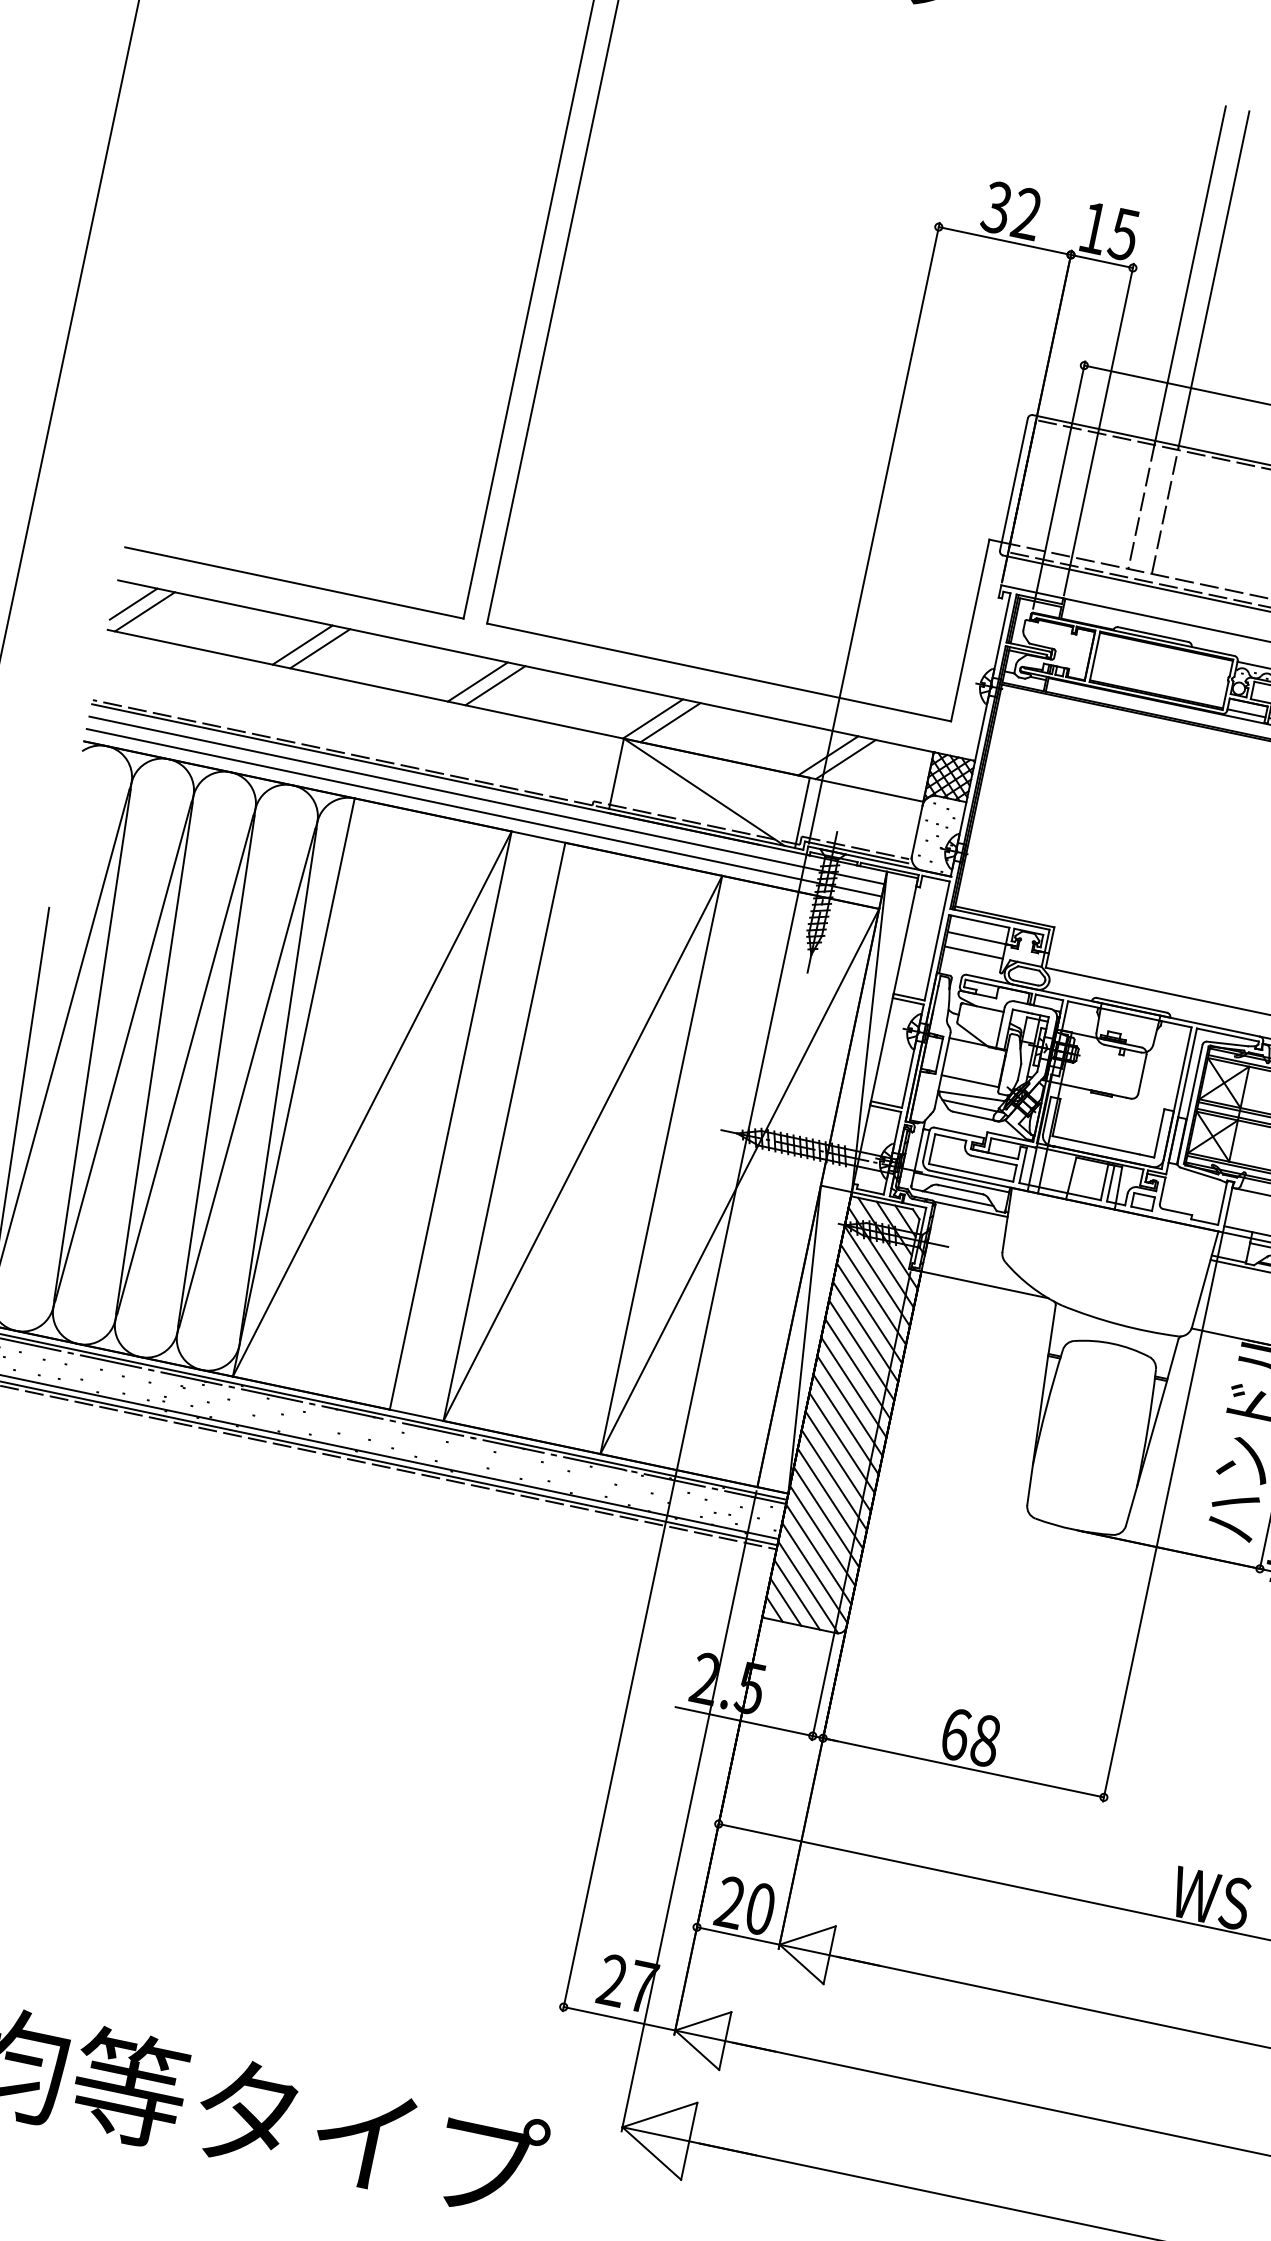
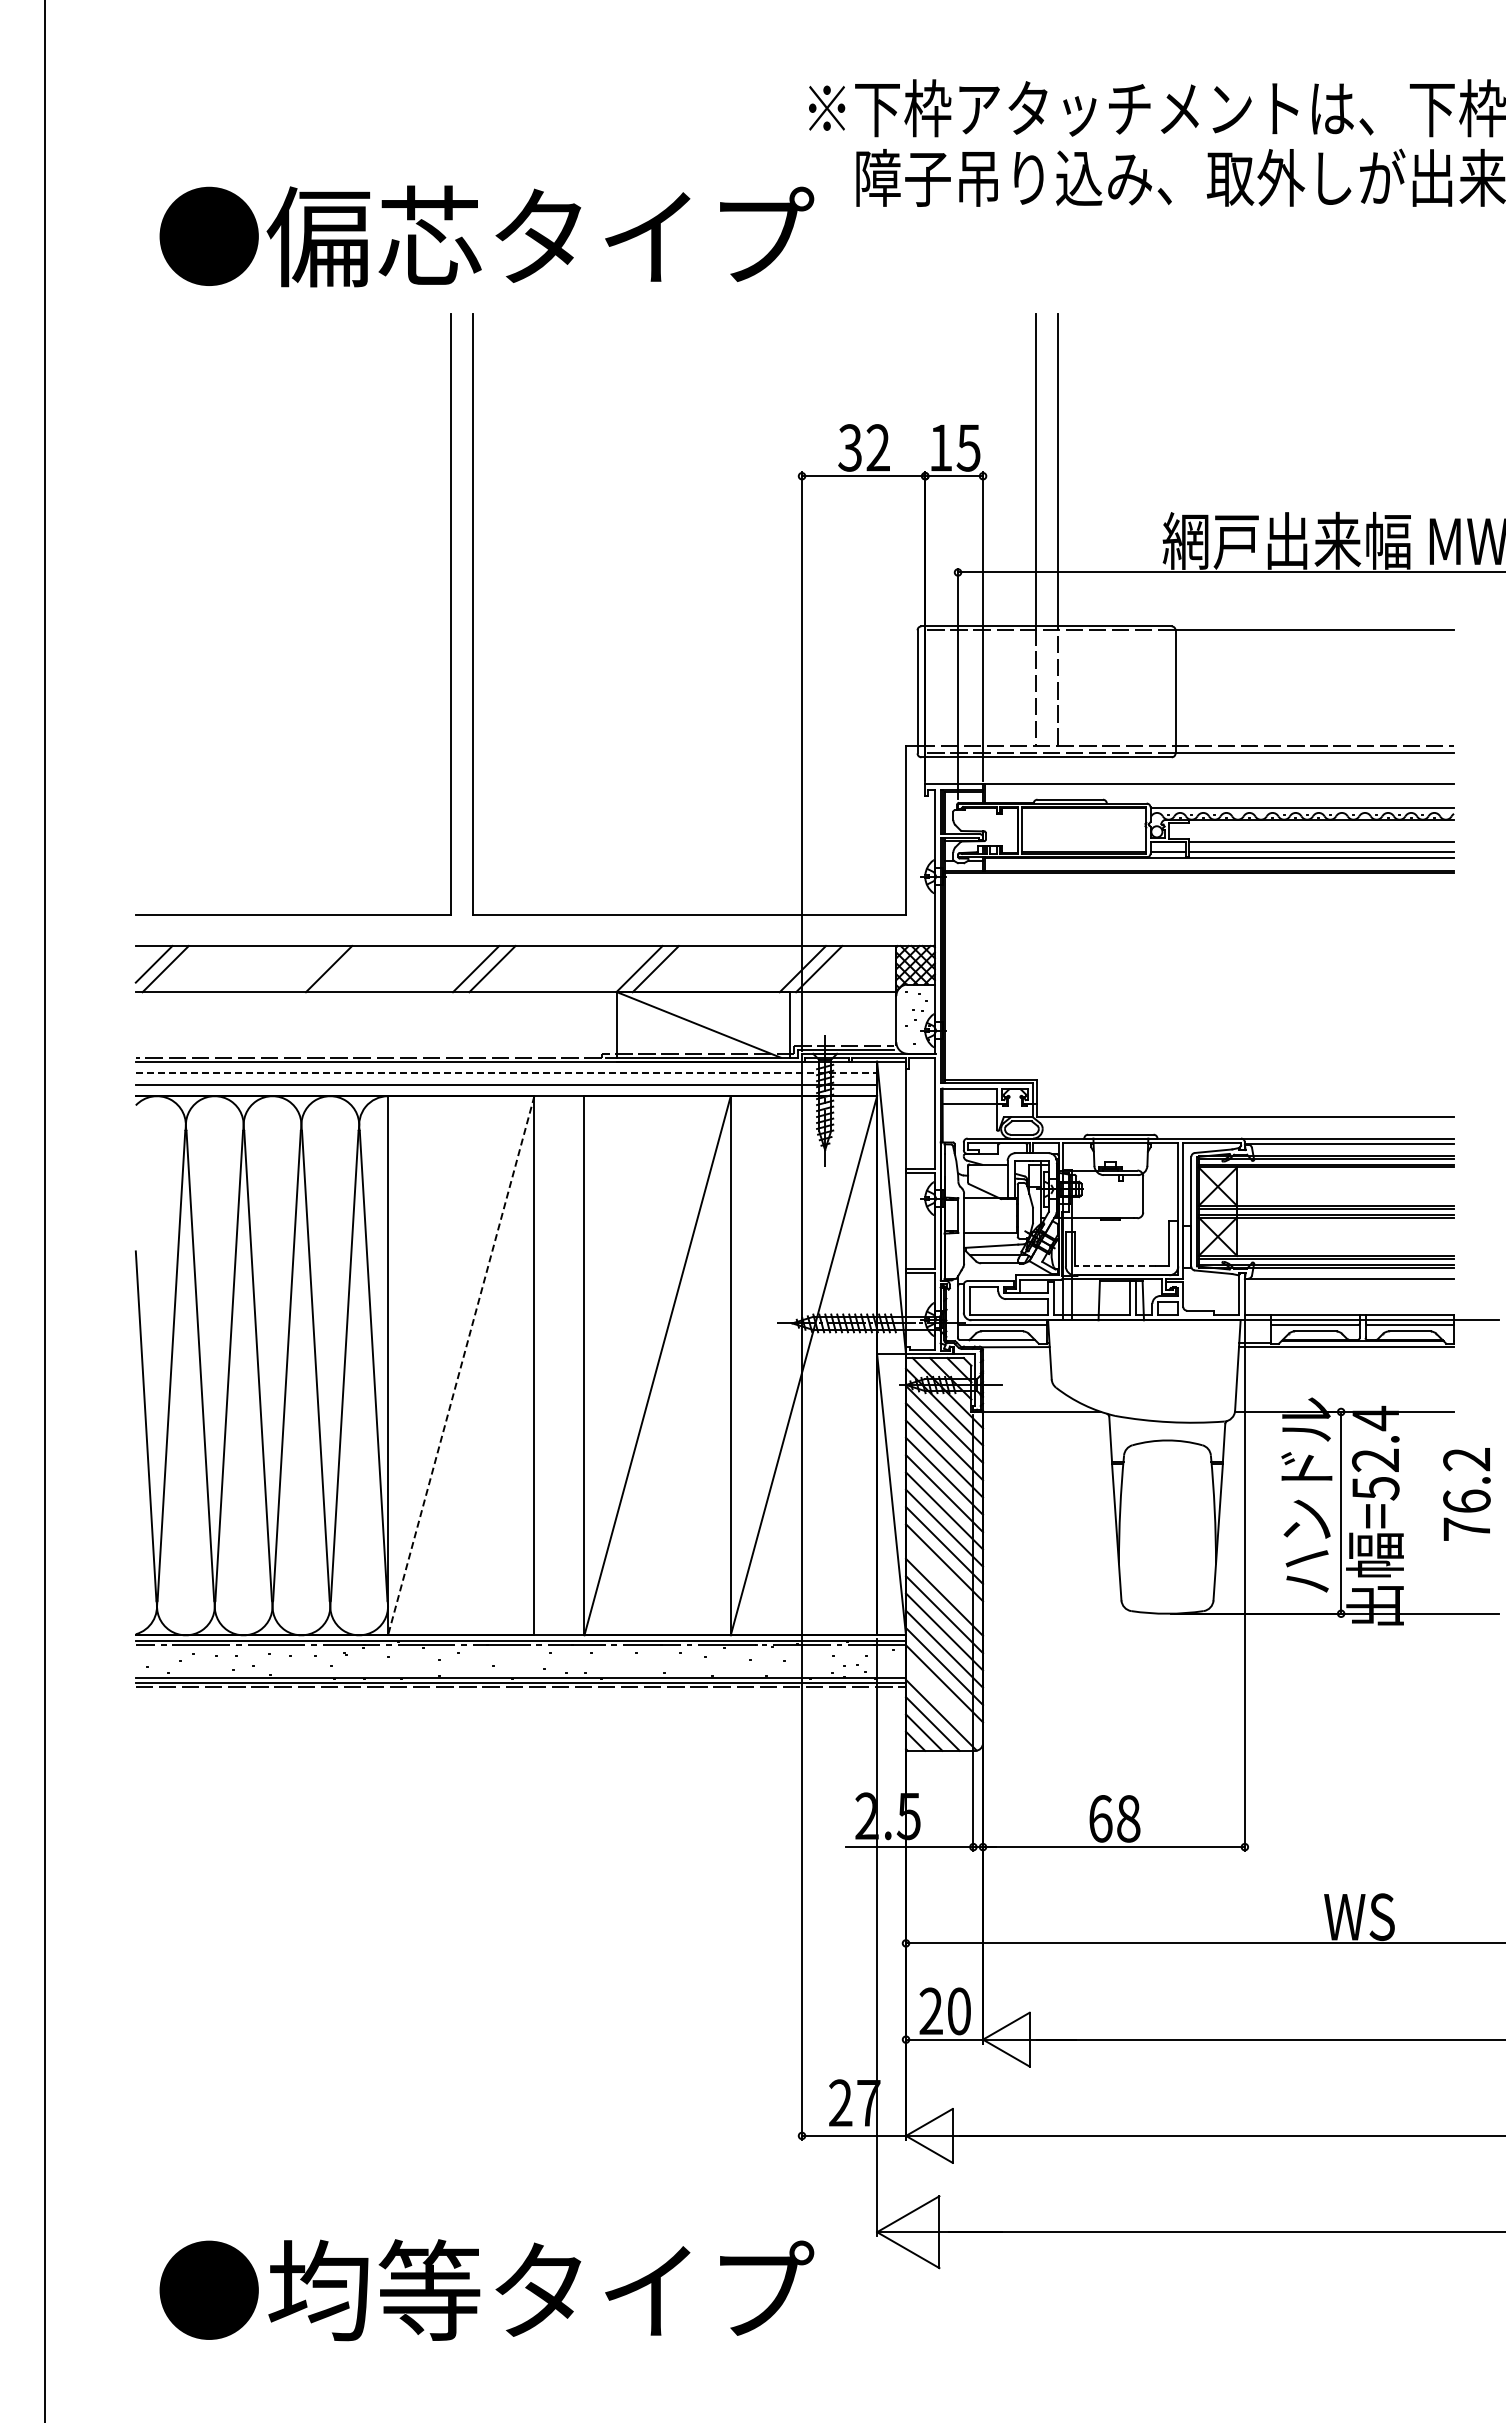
line: (302, 645) -> (312, 969), removed
line: (486, 800) -> (506, 1073), solid -> dashed
line: (973, 952) -> (969, 1117), removed
line: (372, 1104) -> (461, 1366), solid -> dashed
line: (1096, 1145) -> (1115, 1266), solid -> dashed
line: (842, 1442) -> (944, 1579), removed
line: (814, 1572) -> (944, 1700), removed

